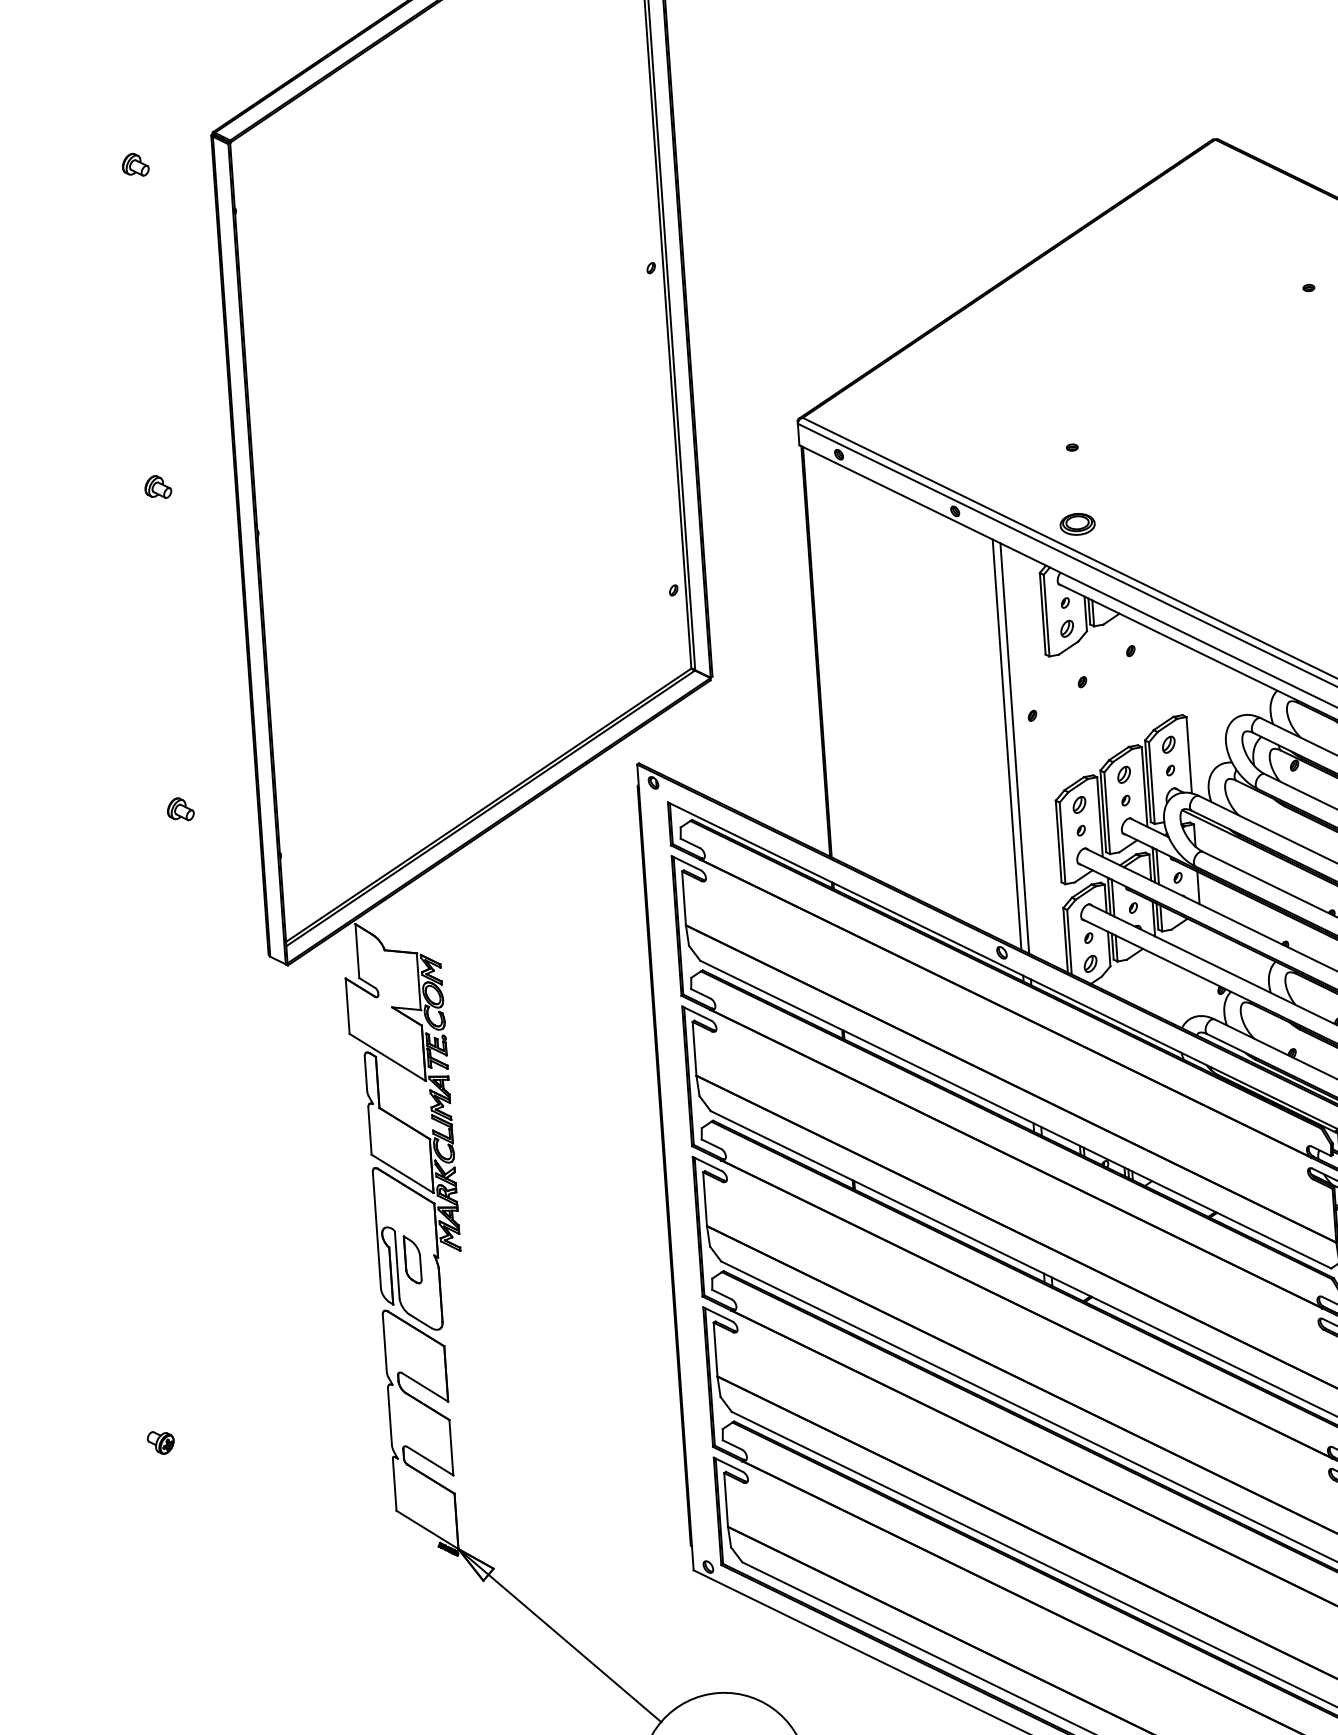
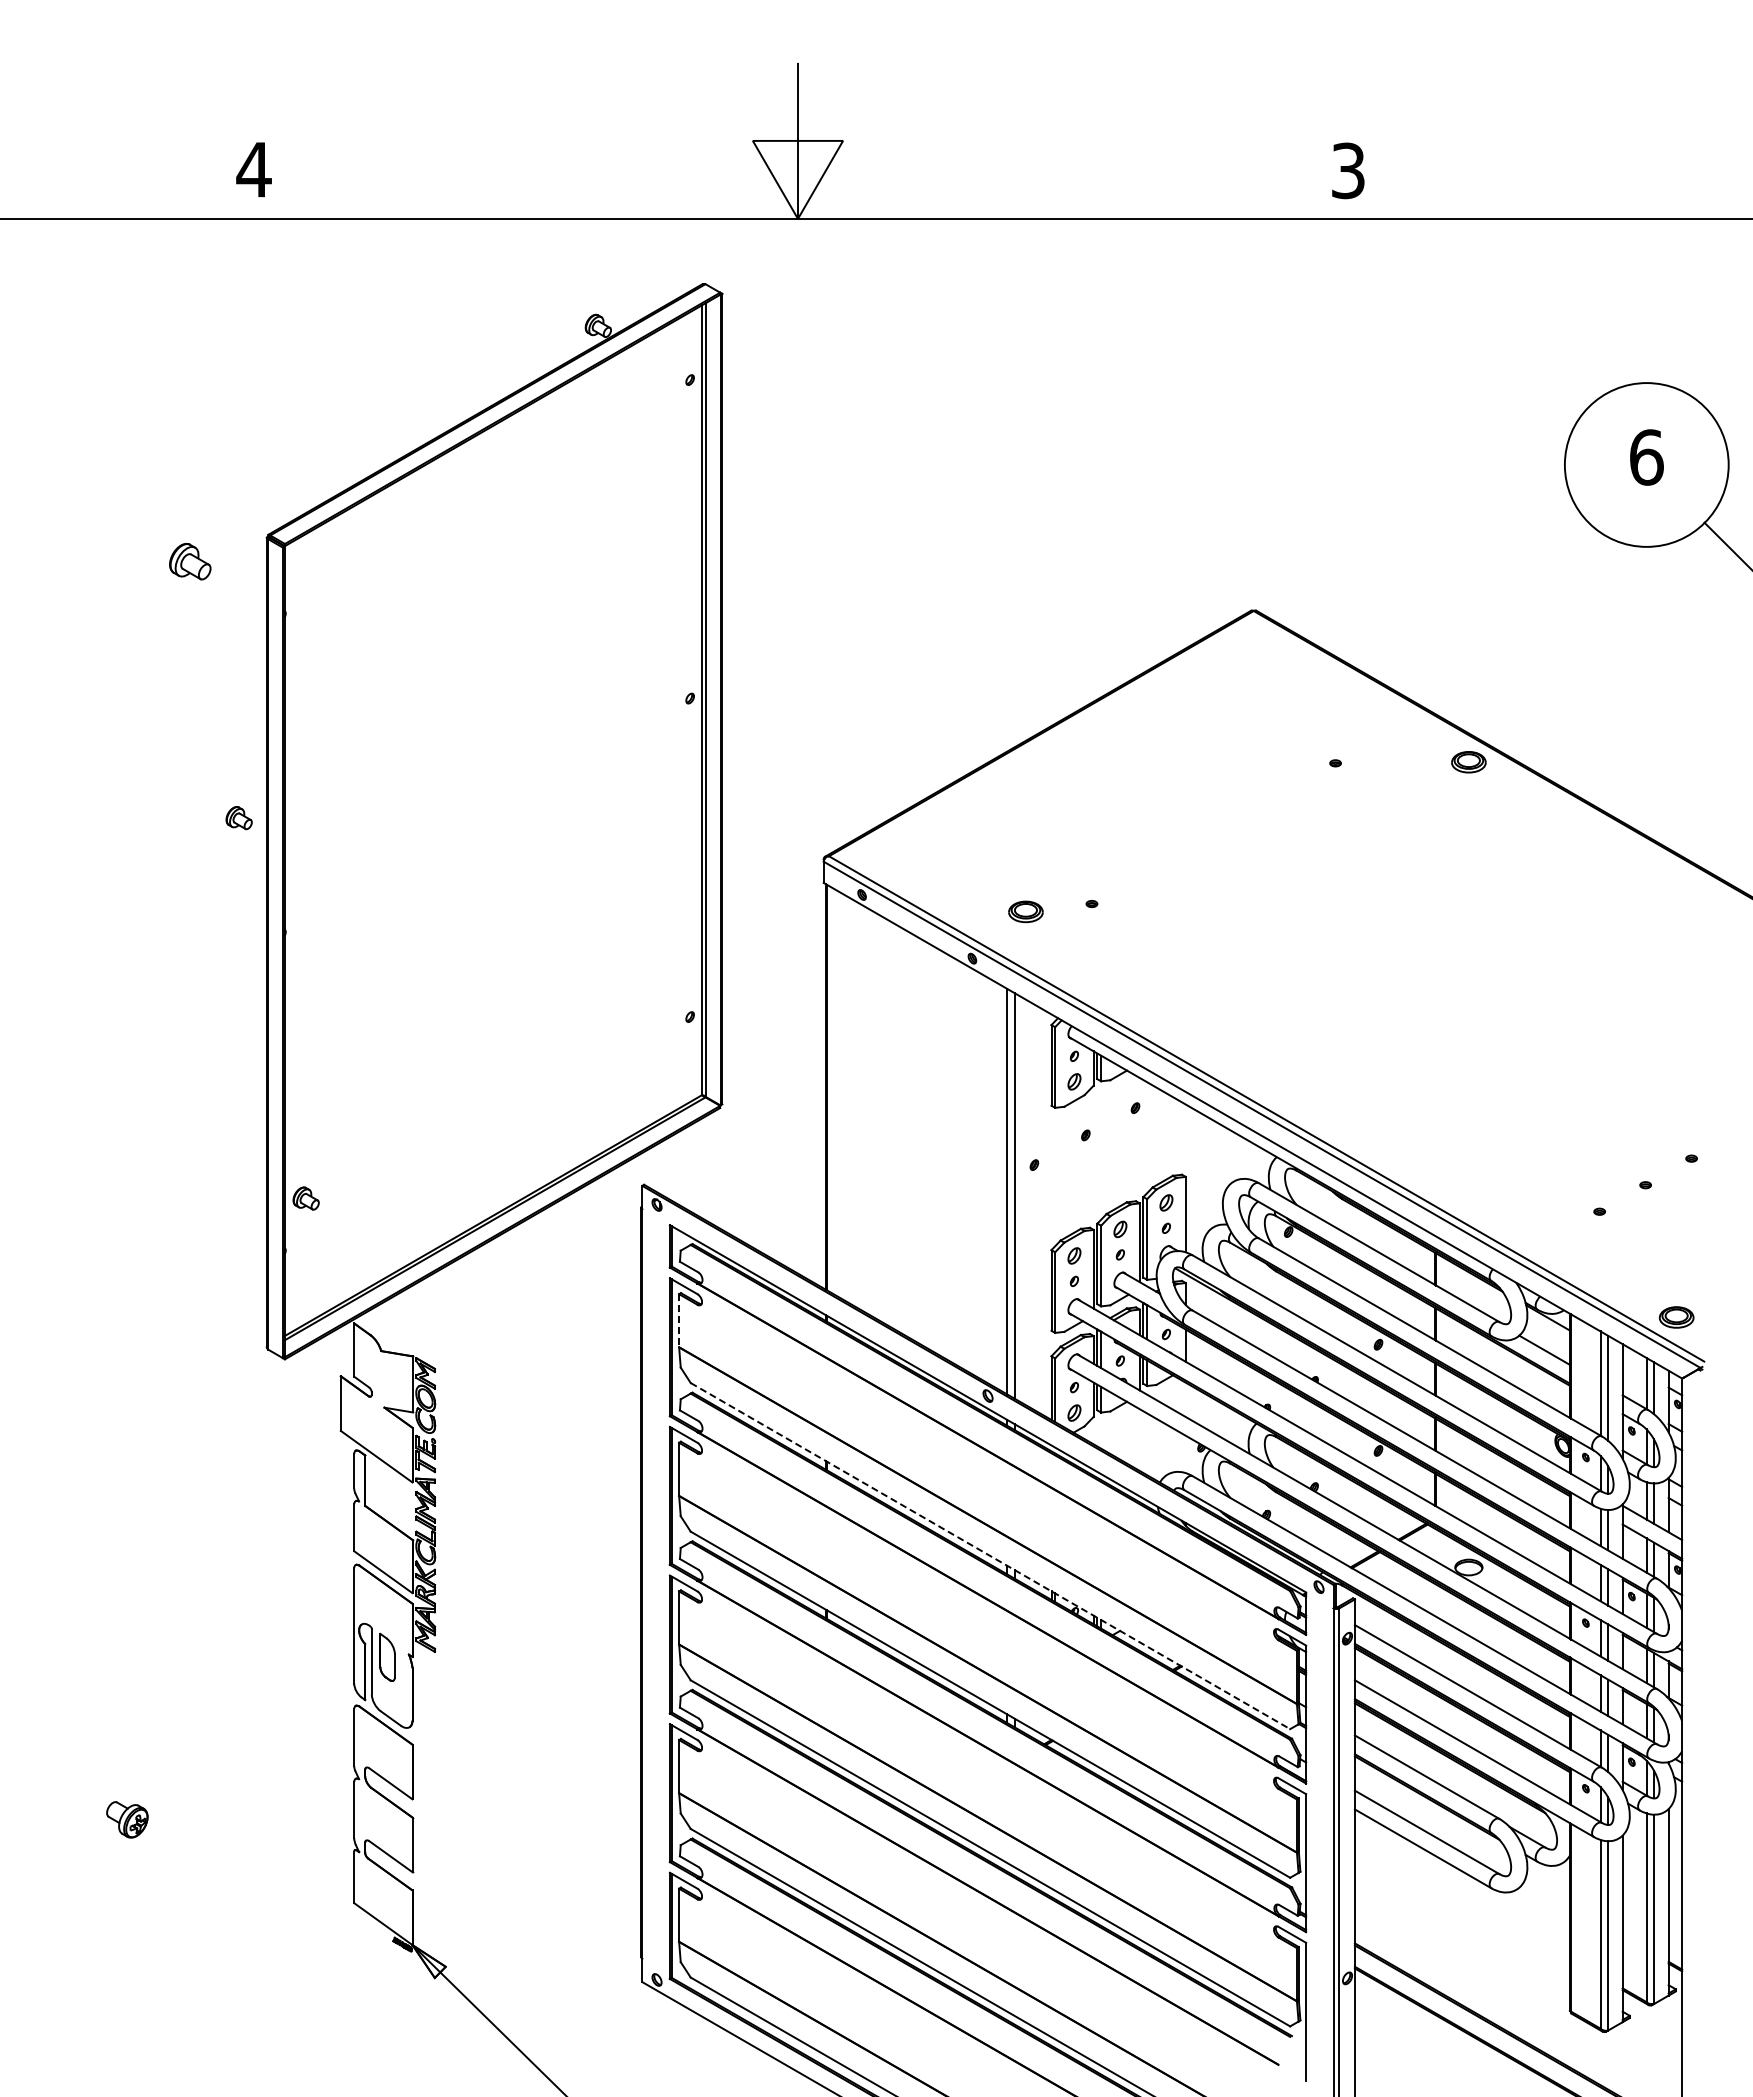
part: (134, 164) -> (189, 561), size x1.6
part: (157, 487) -> (238, 818), moved
part: (1077, 524) -> (1025, 911), moved
part: (179, 809) -> (305, 1198), moved
line: (684, 898) -> (679, 1320), solid -> dashed
line: (1015, 1114) -> (990, 1556), solid -> dashed
part: (160, 1443) -> (126, 1820), size x1.6

